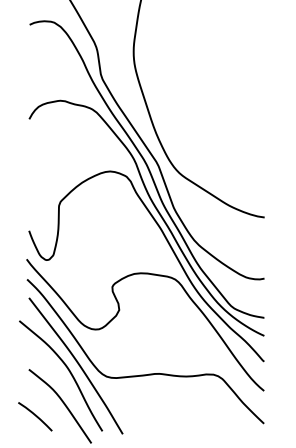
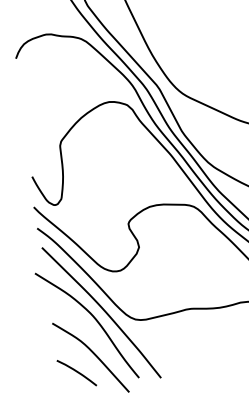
curve: (35, 416) -> (77, 372), moved

